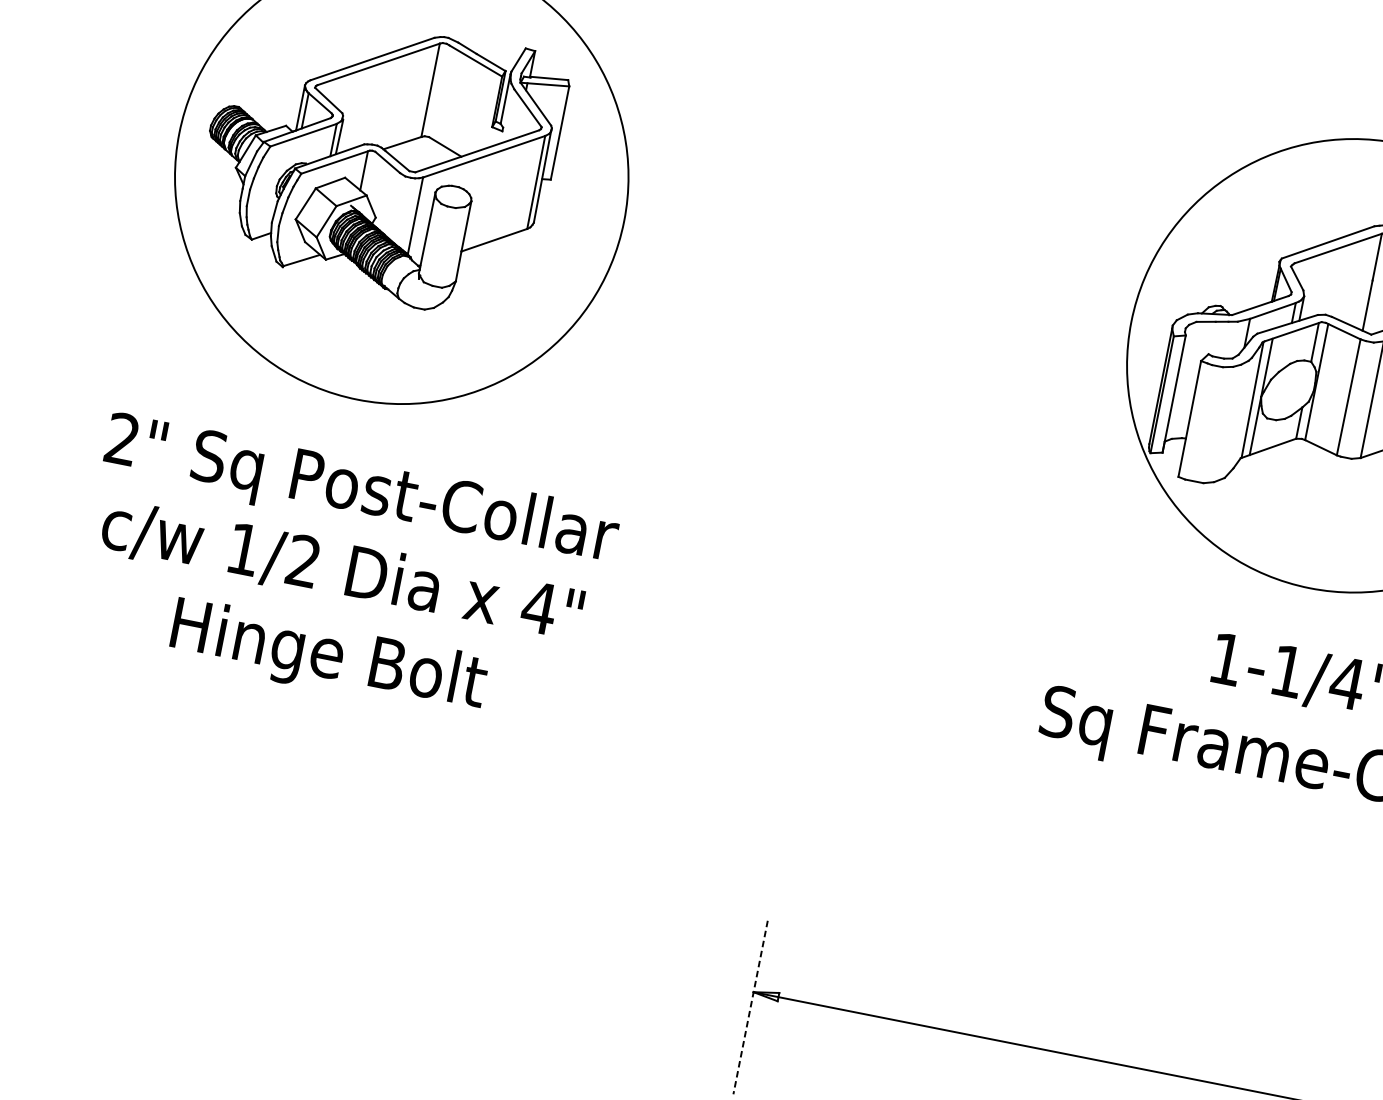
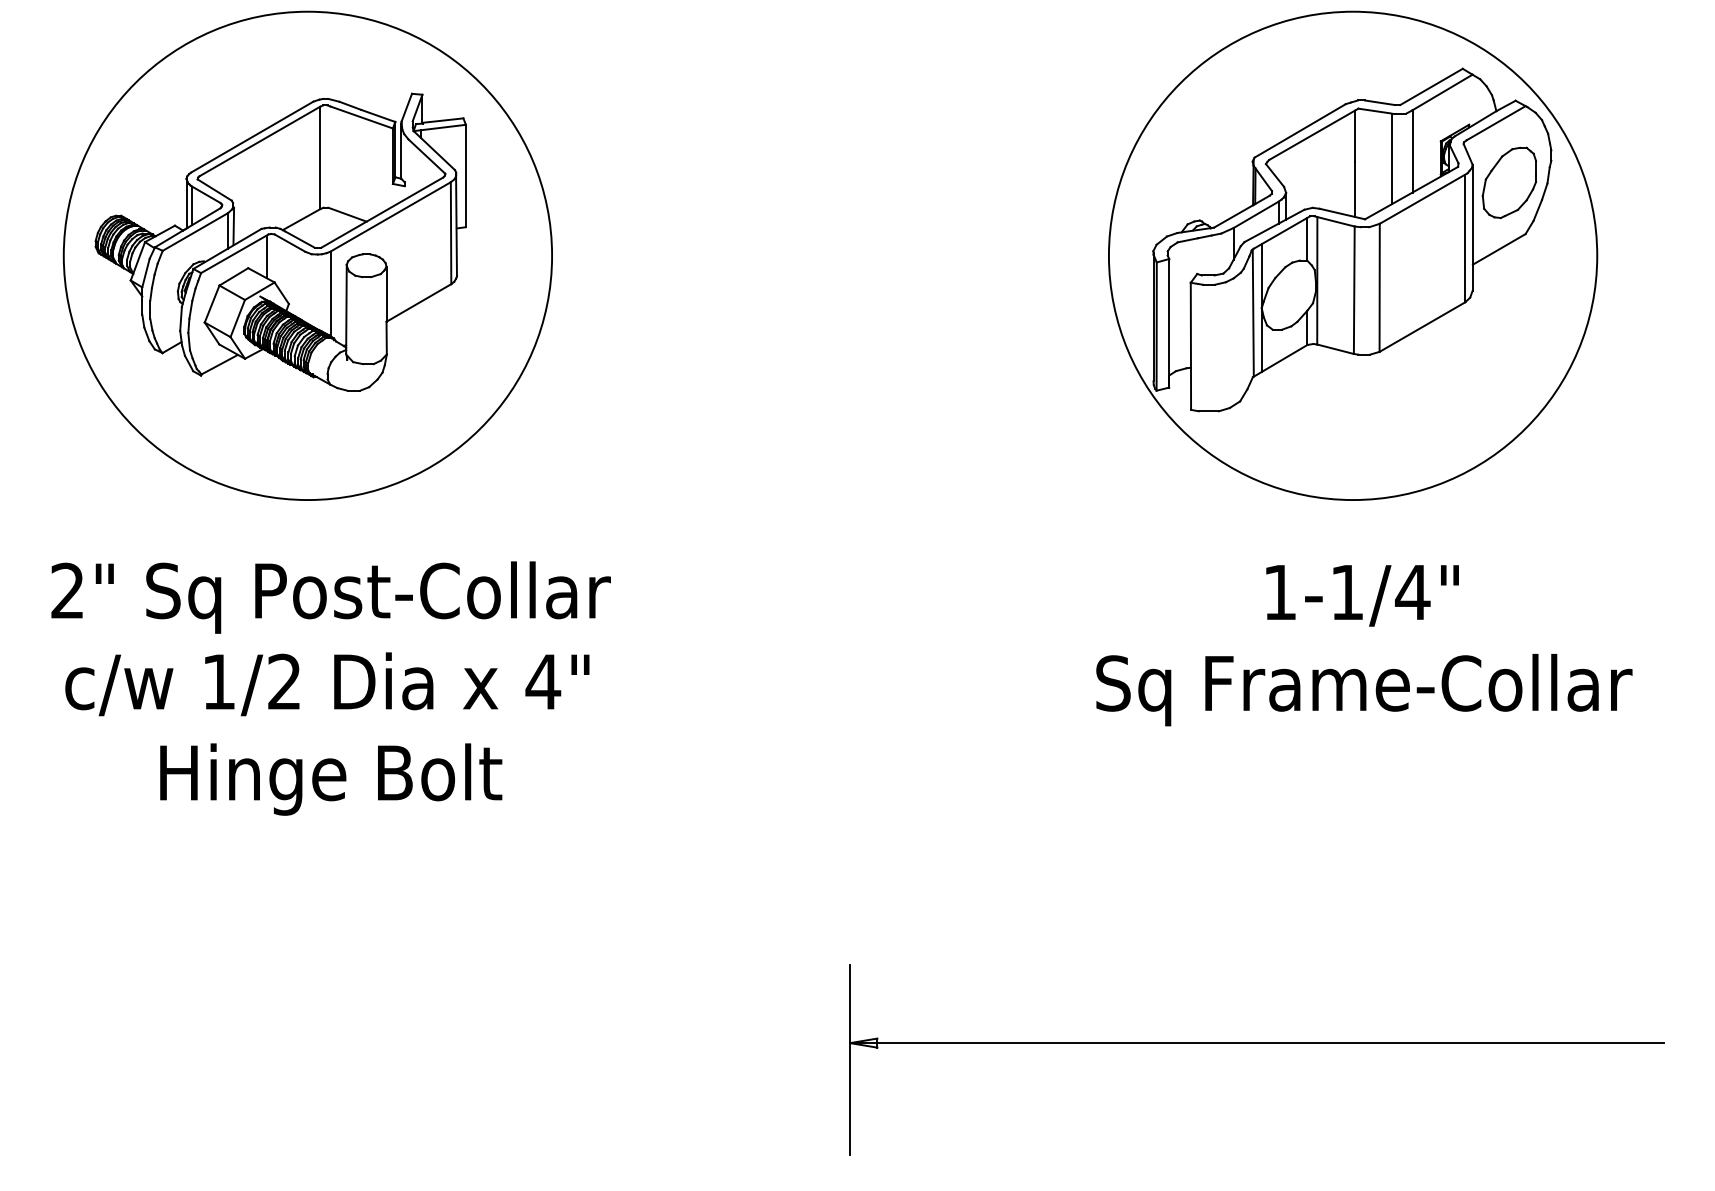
line: (750, 1008) -> (850, 1060), dashed -> solid

